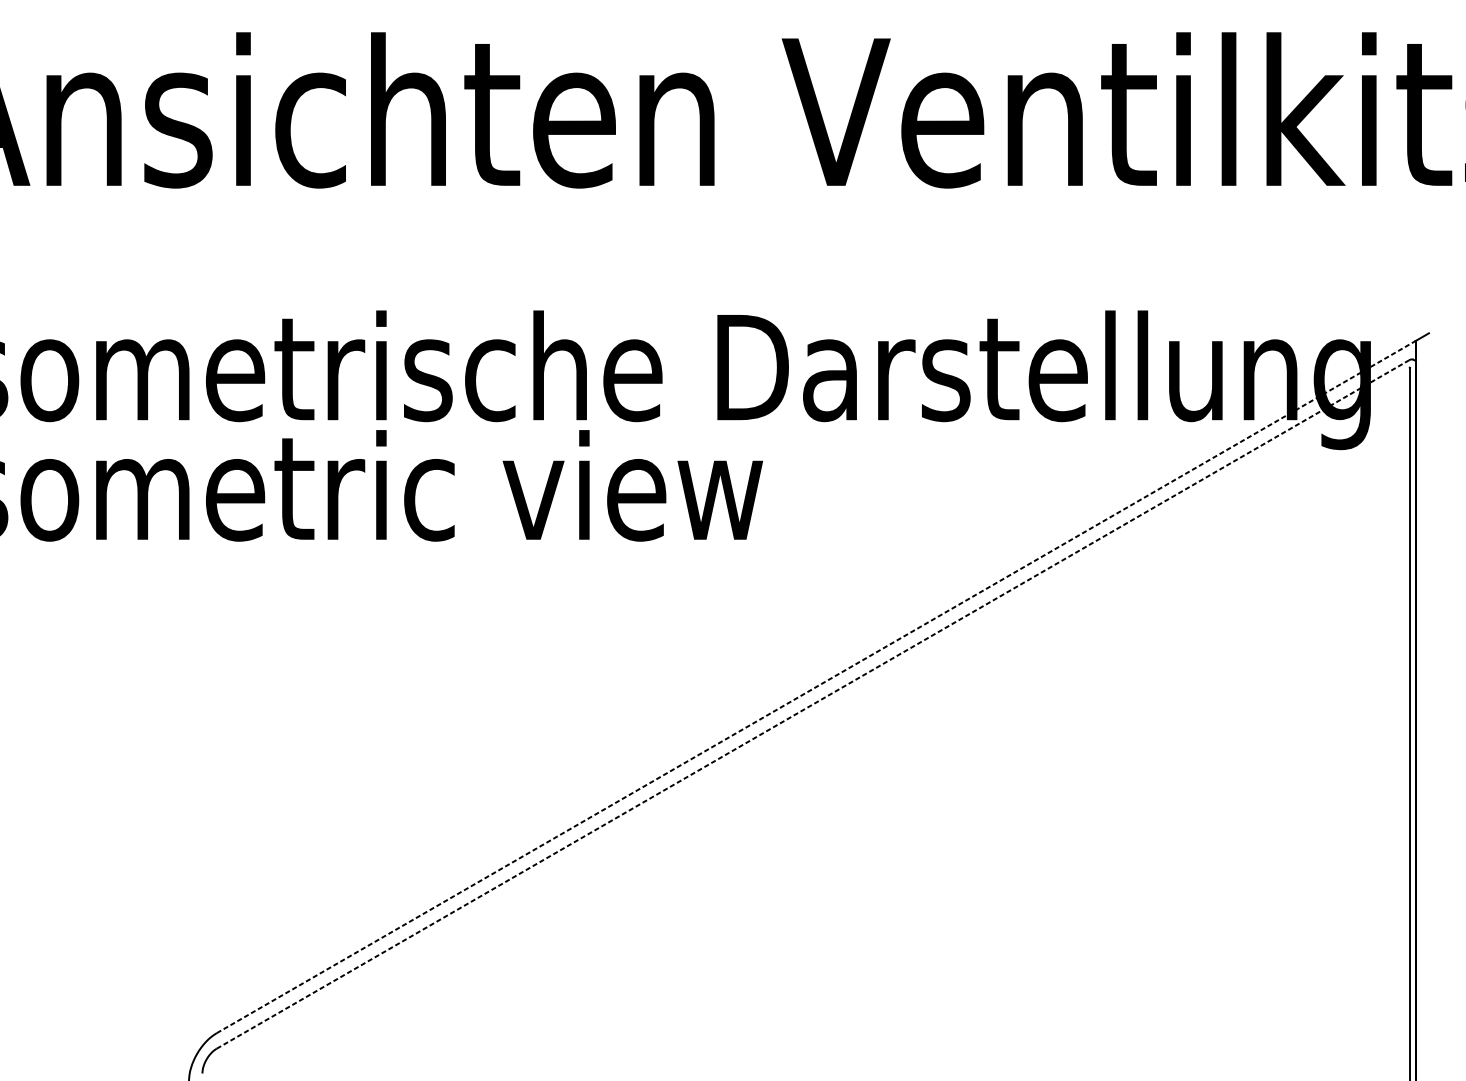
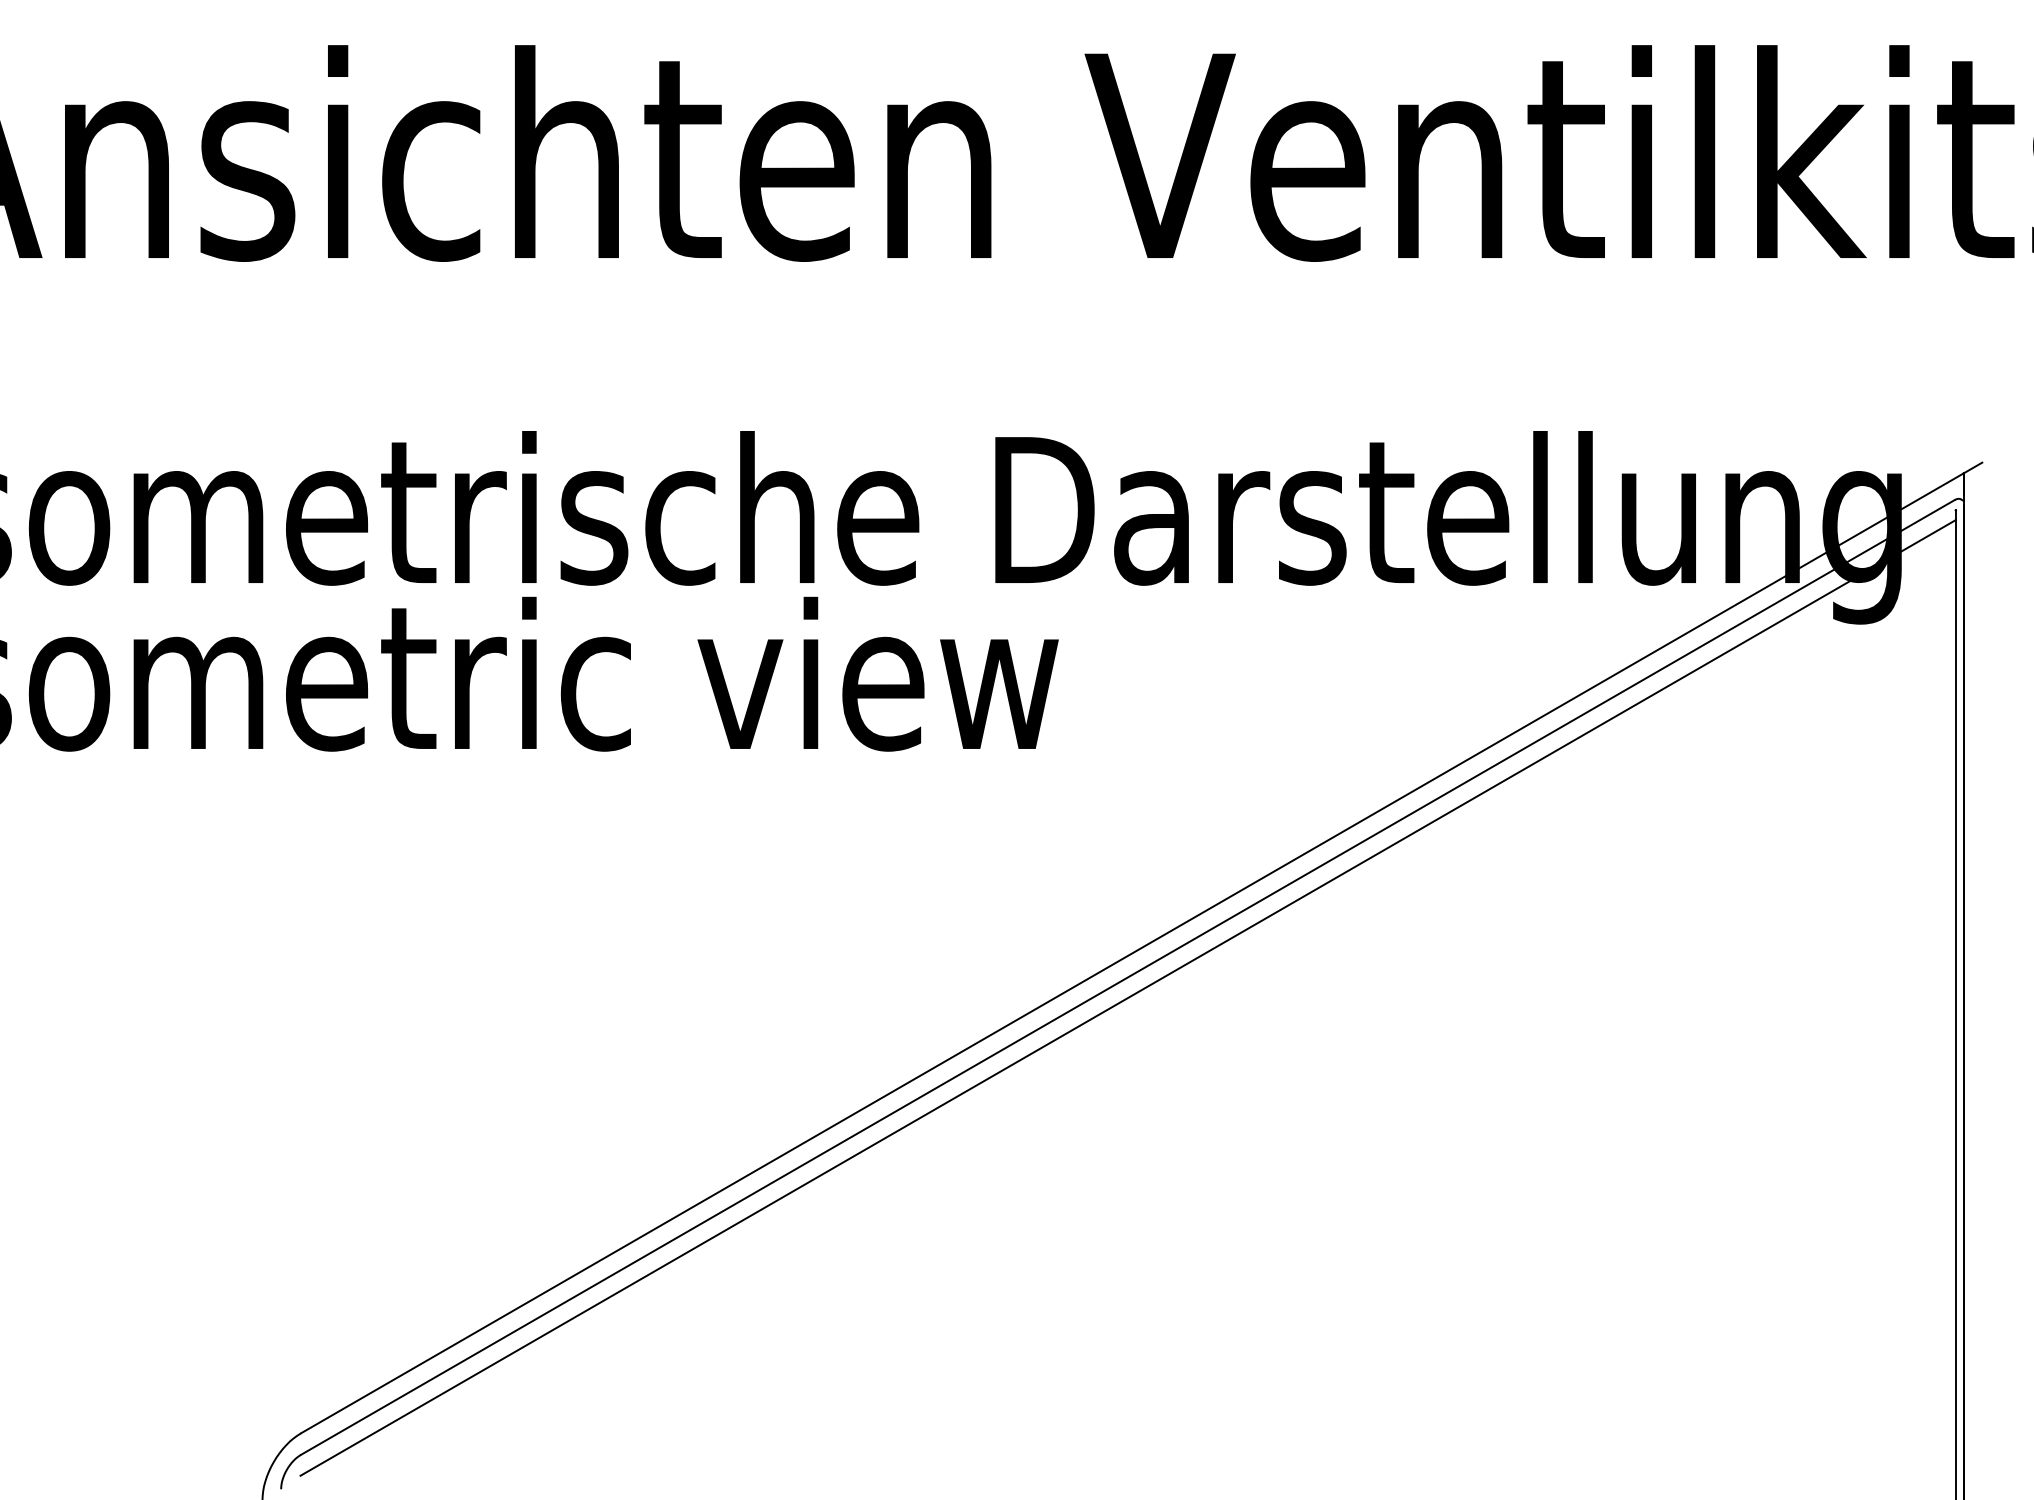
line: (816, 687) -> (1132, 953), dashed -> solid
line: (812, 704) -> (1127, 977), dashed -> solid
line: (812, 718) -> (1127, 997), added

